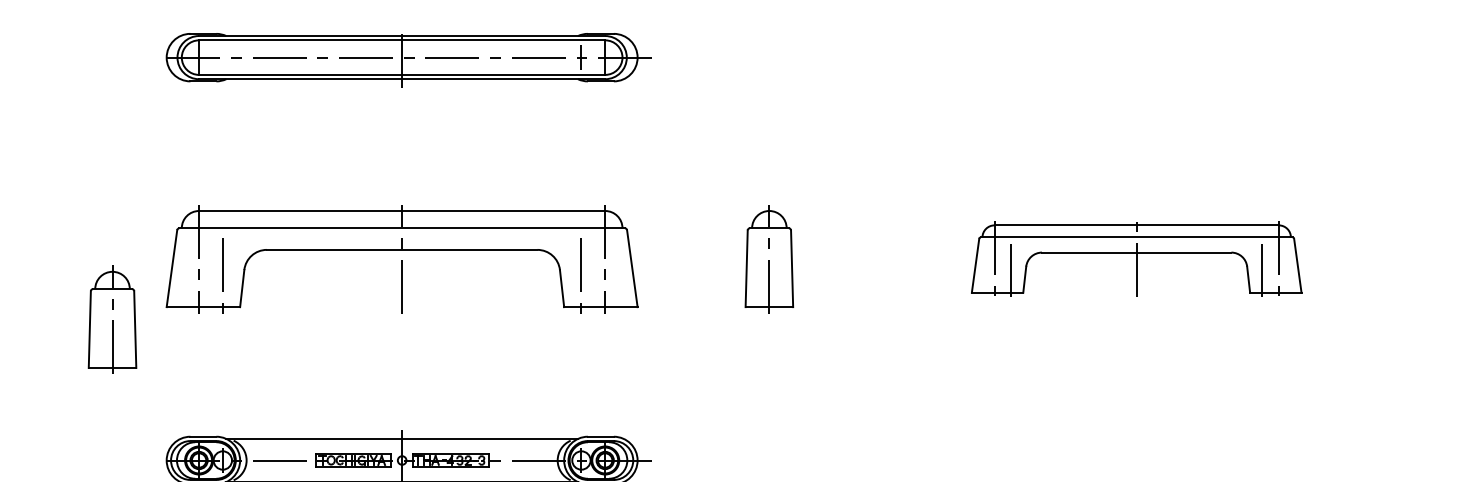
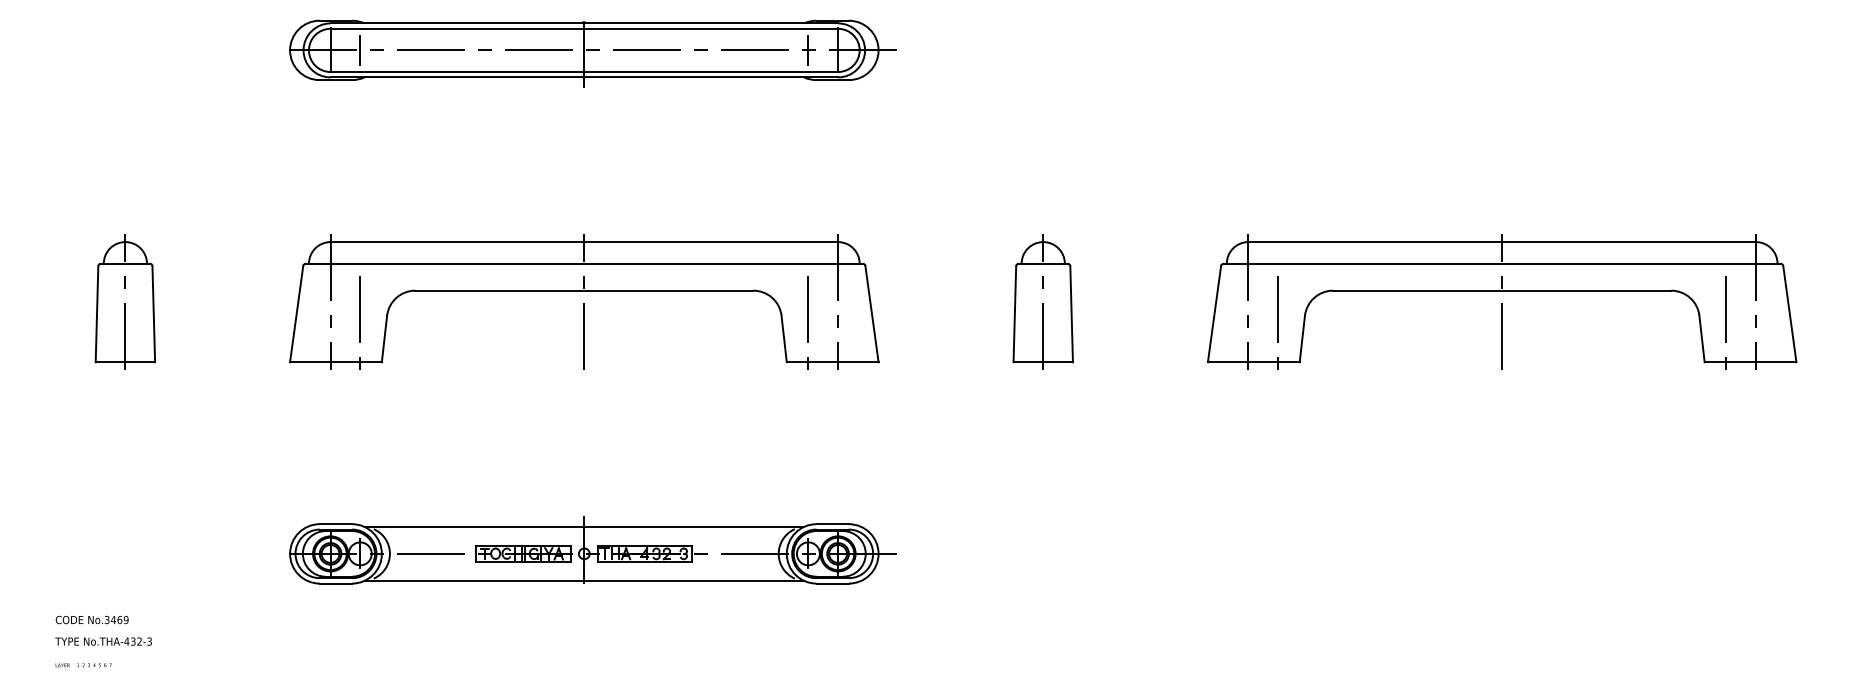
line: (223, 56) -> (360, 49), added
part: (1136, 258) -> (1502, 301), size x1.43
part: (111, 319) -> (124, 301), moved

